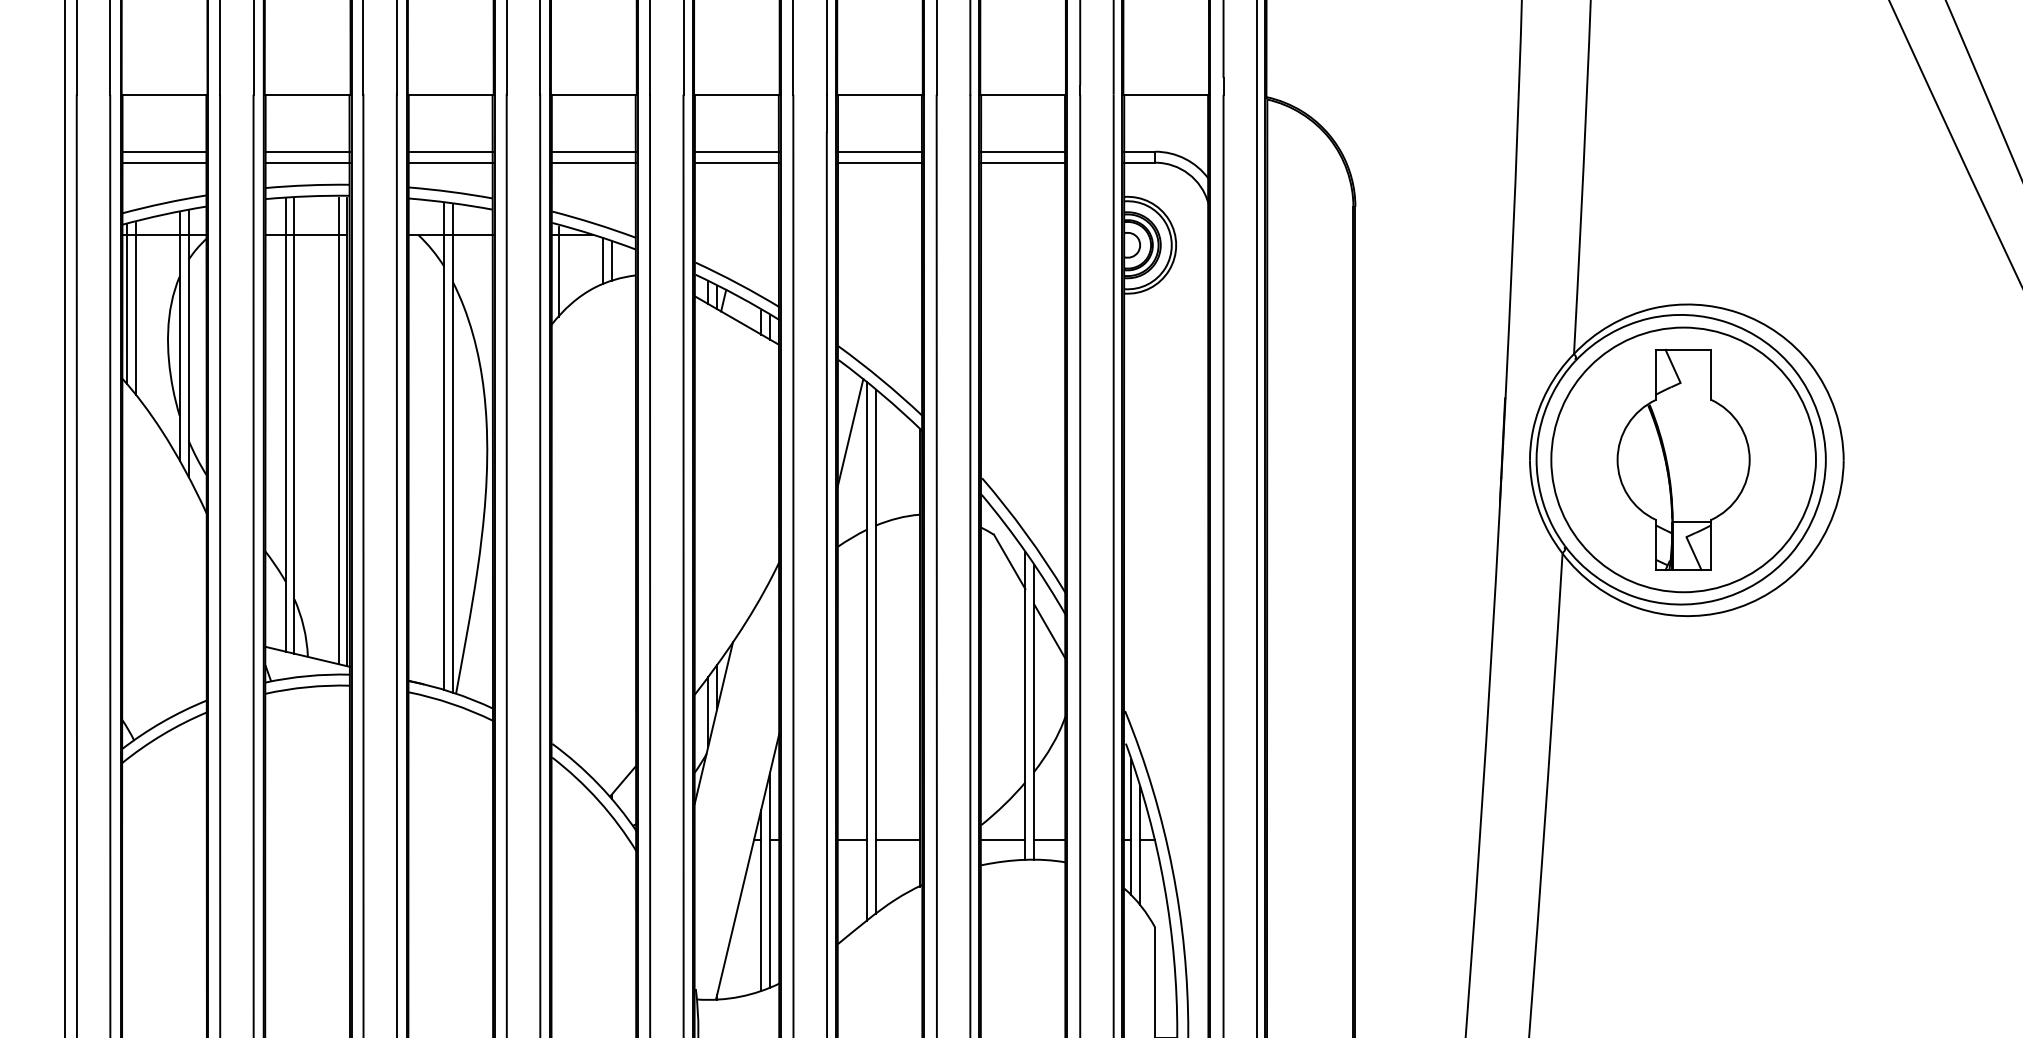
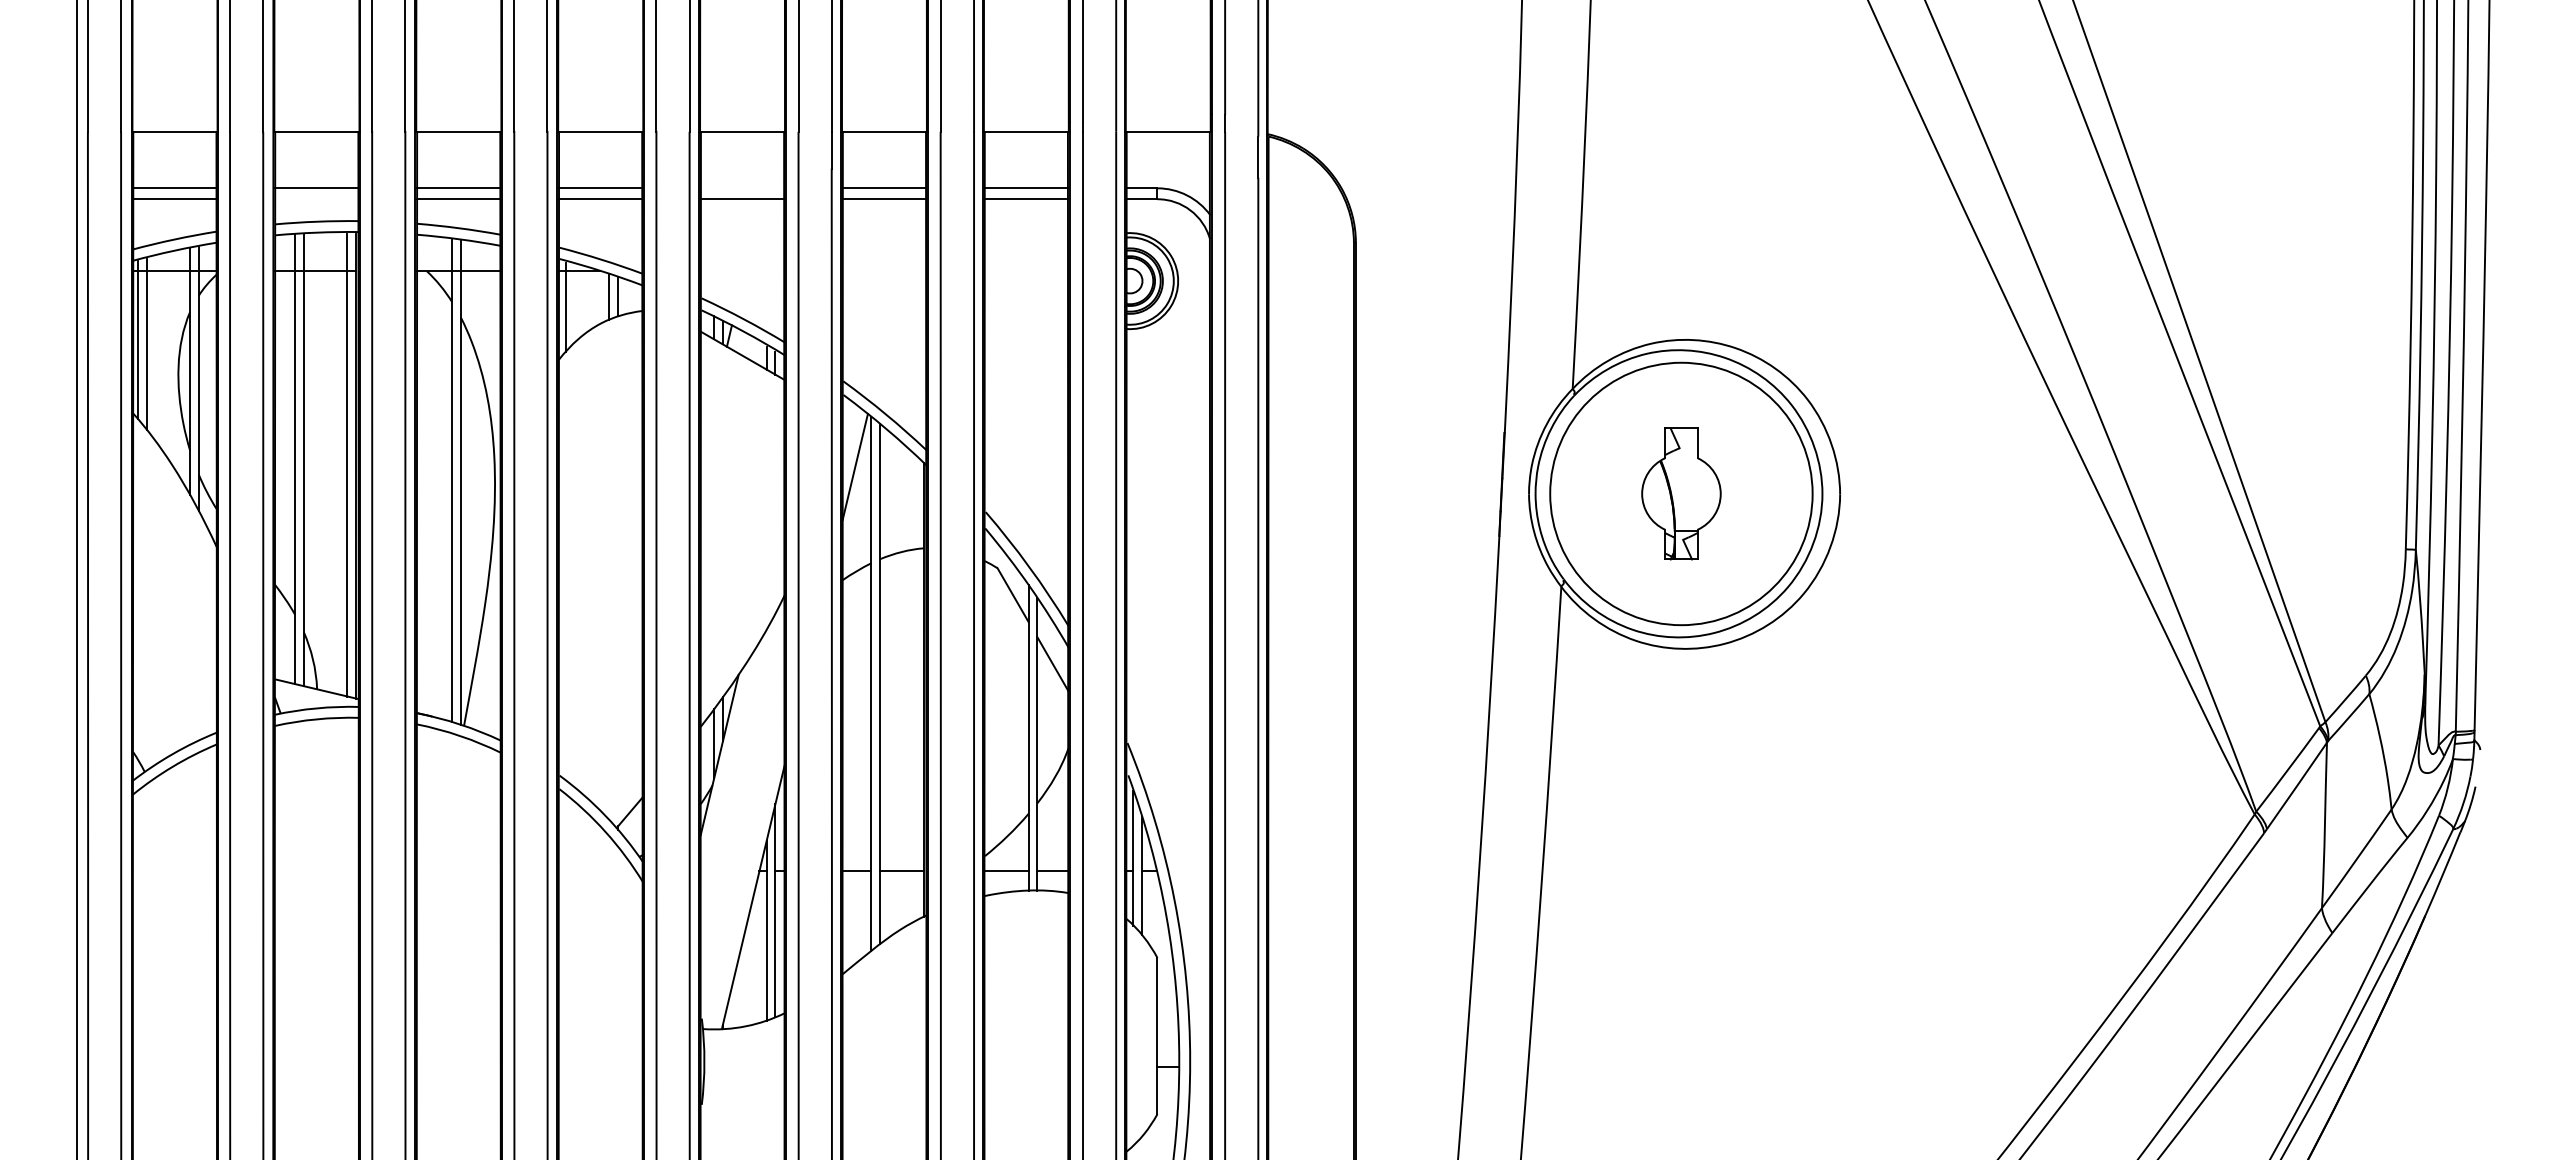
line: (736, 151) -> (742, 188), removed
line: (307, 162) -> (316, 199), removed
part: (1683, 459) -> (1681, 493), size x0.6

